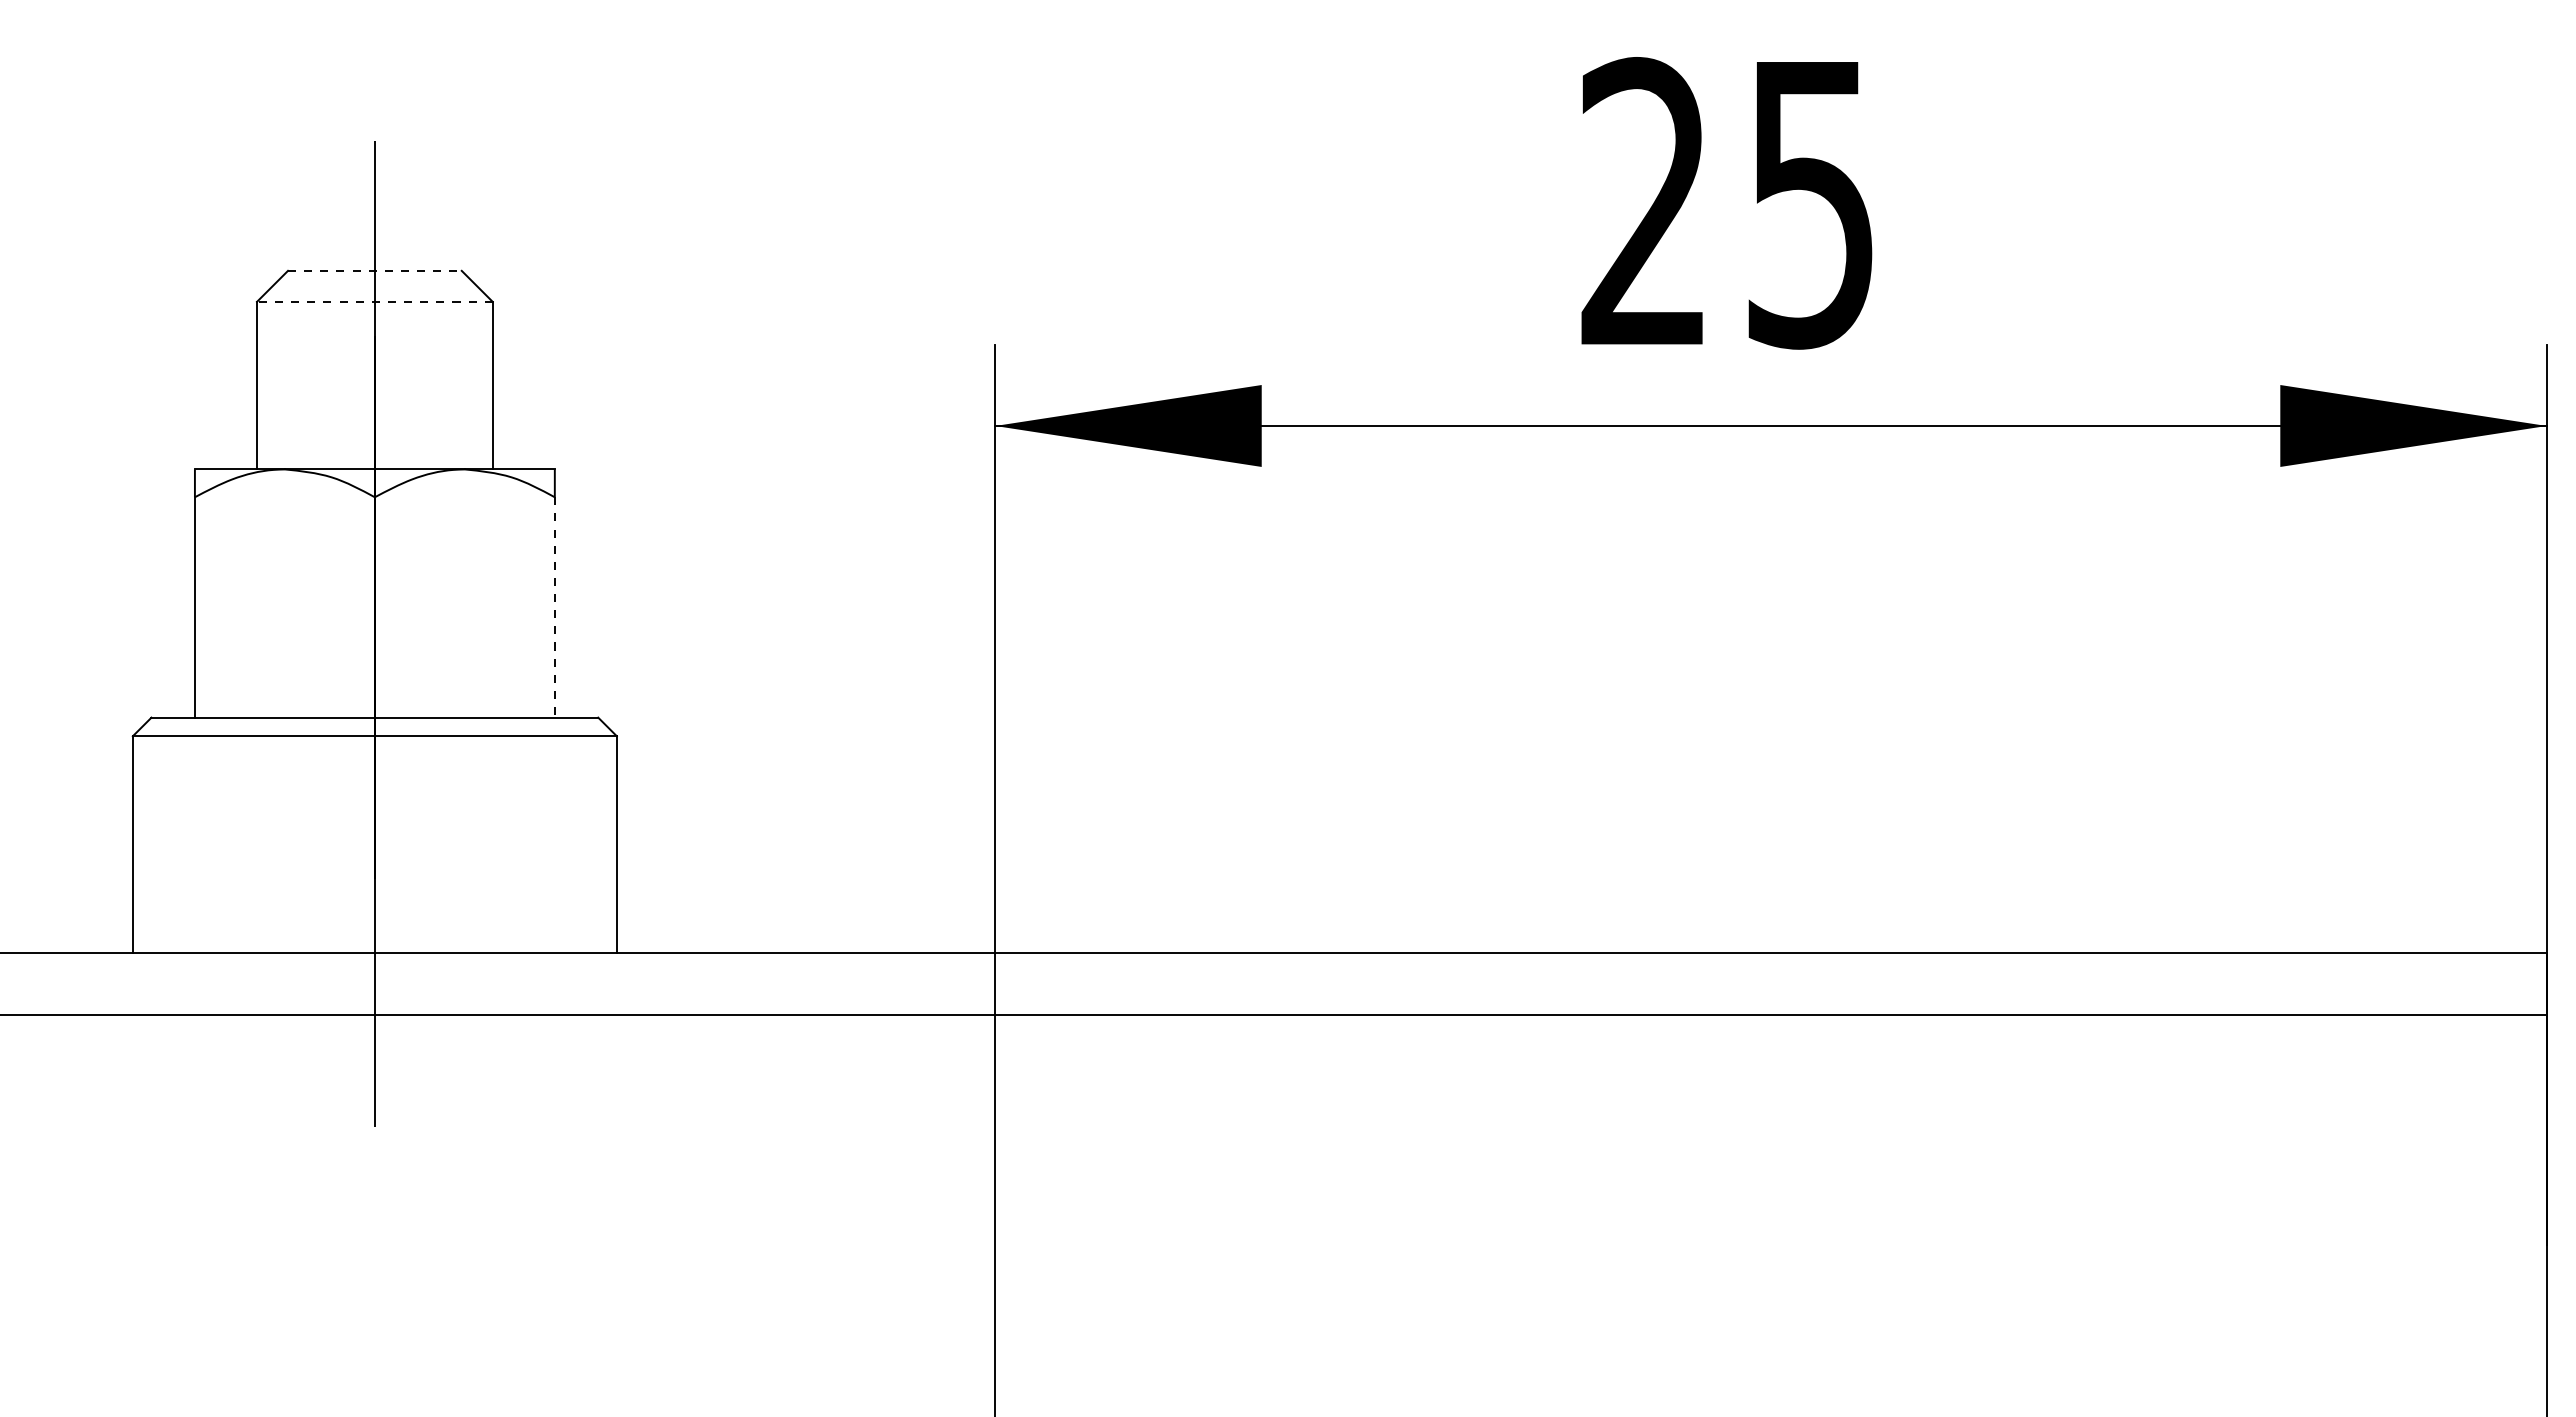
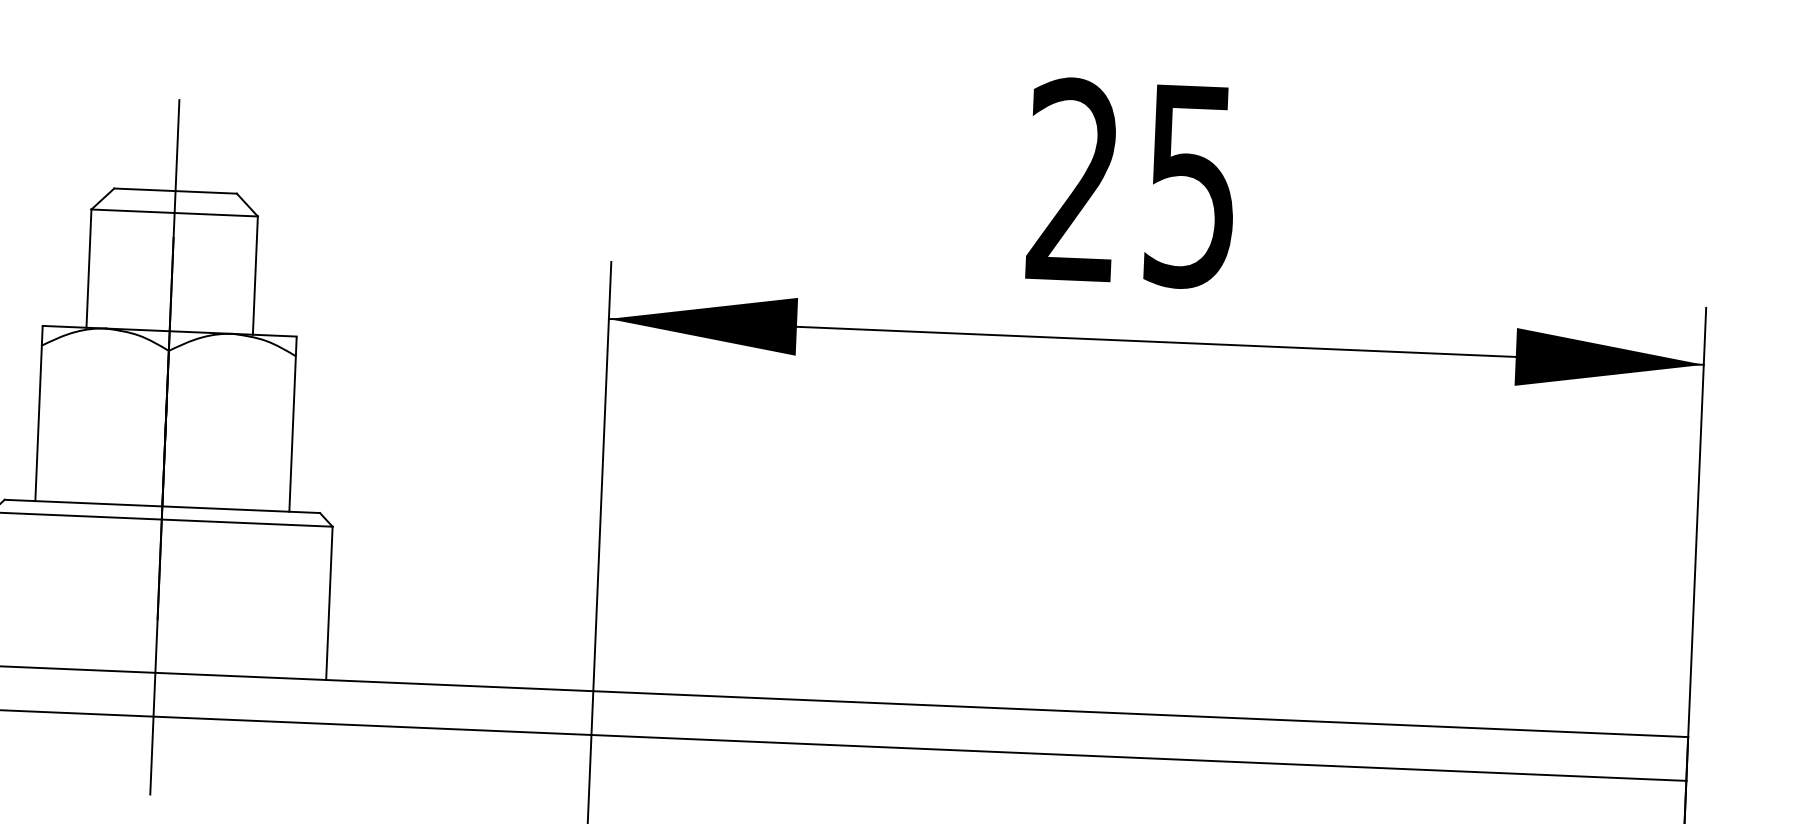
line: (374, 270) -> (175, 190), dashed -> solid
line: (374, 301) -> (174, 212), dashed -> solid
line: (554, 607) -> (292, 434), dashed -> solid

